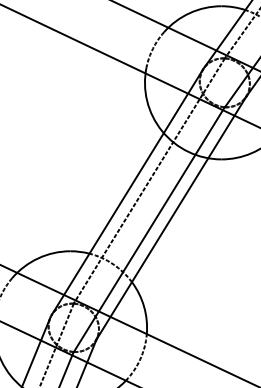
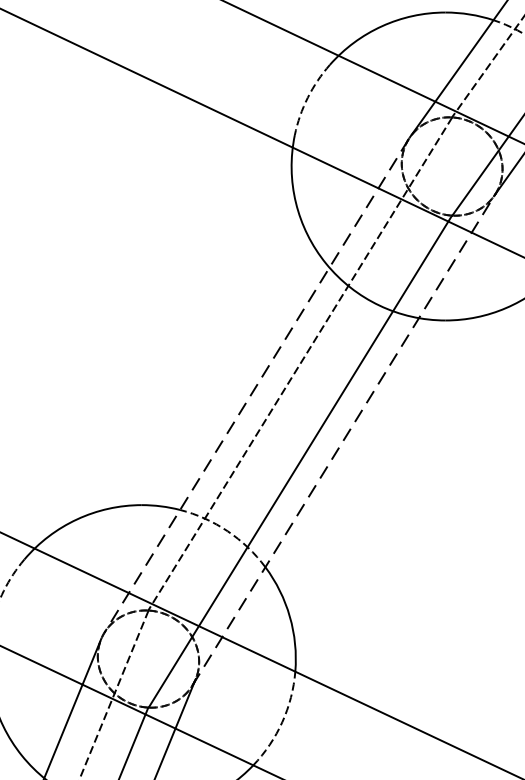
line: (127, 192) -> (256, 386), solid -> dashed
line: (171, 218) -> (344, 439), solid -> dashed

